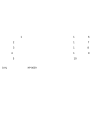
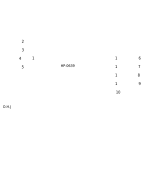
text: (12, 50) -> (21, 54), moved
text: (31, 67) -> (66, 65), moved

